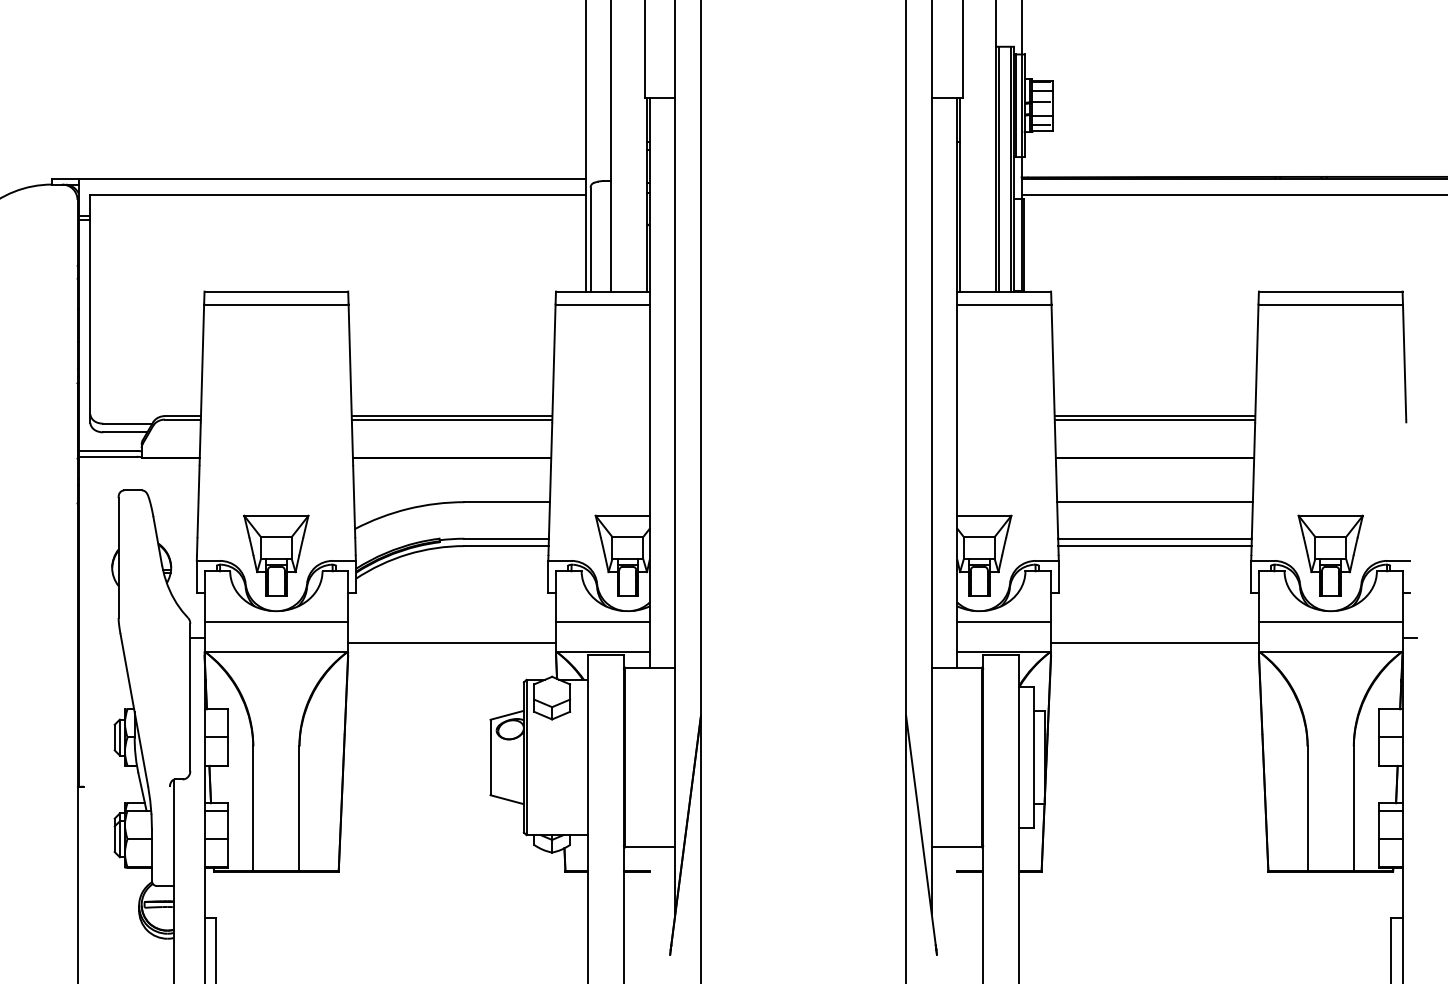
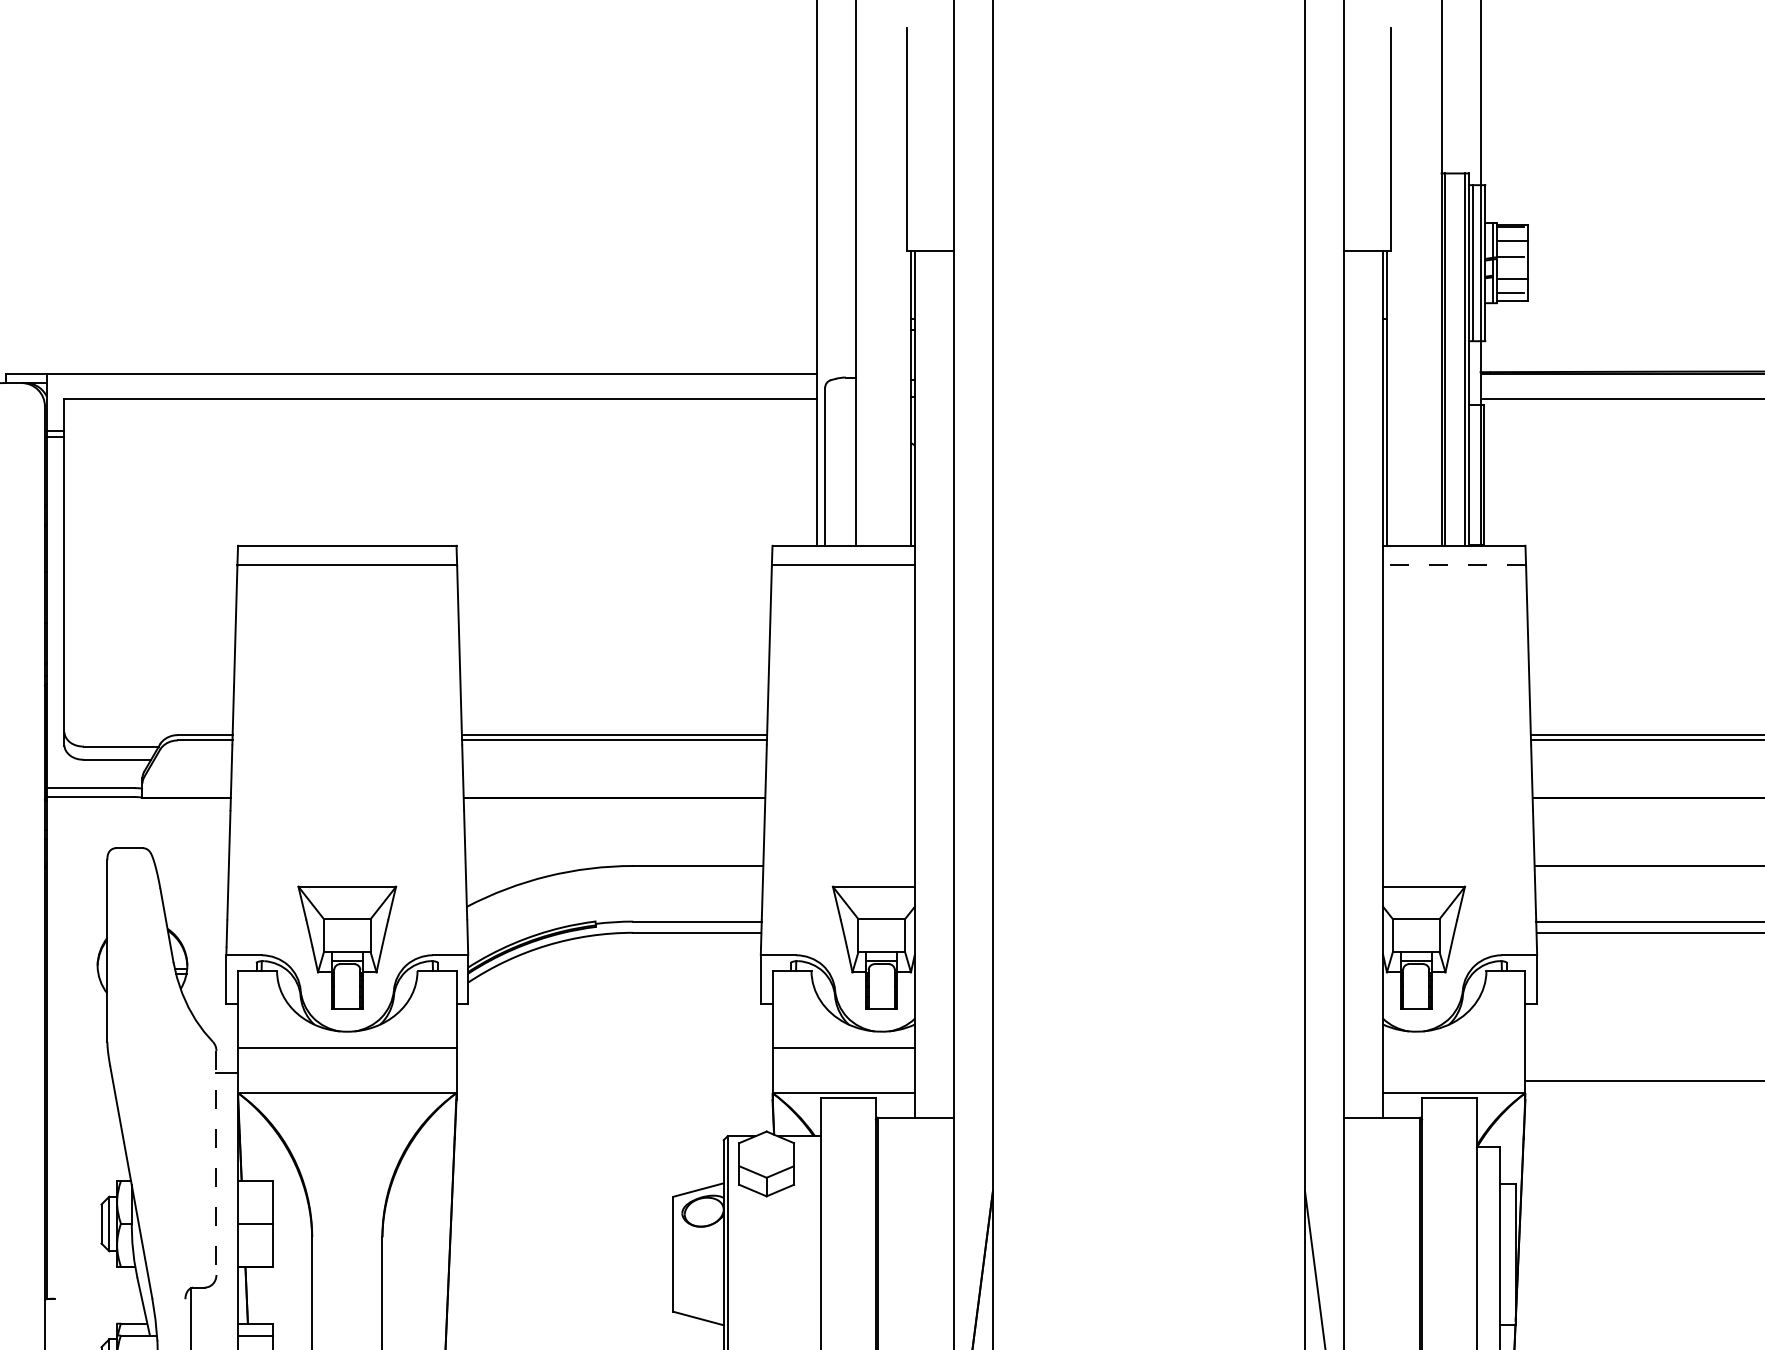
line: (1004, 304) -> (1454, 565), solid -> dashed
line: (1004, 621) -> (1454, 1047), removed
line: (452, 643) -> (615, 1080), removed
line: (190, 697) -> (216, 1163), solid -> dashed

